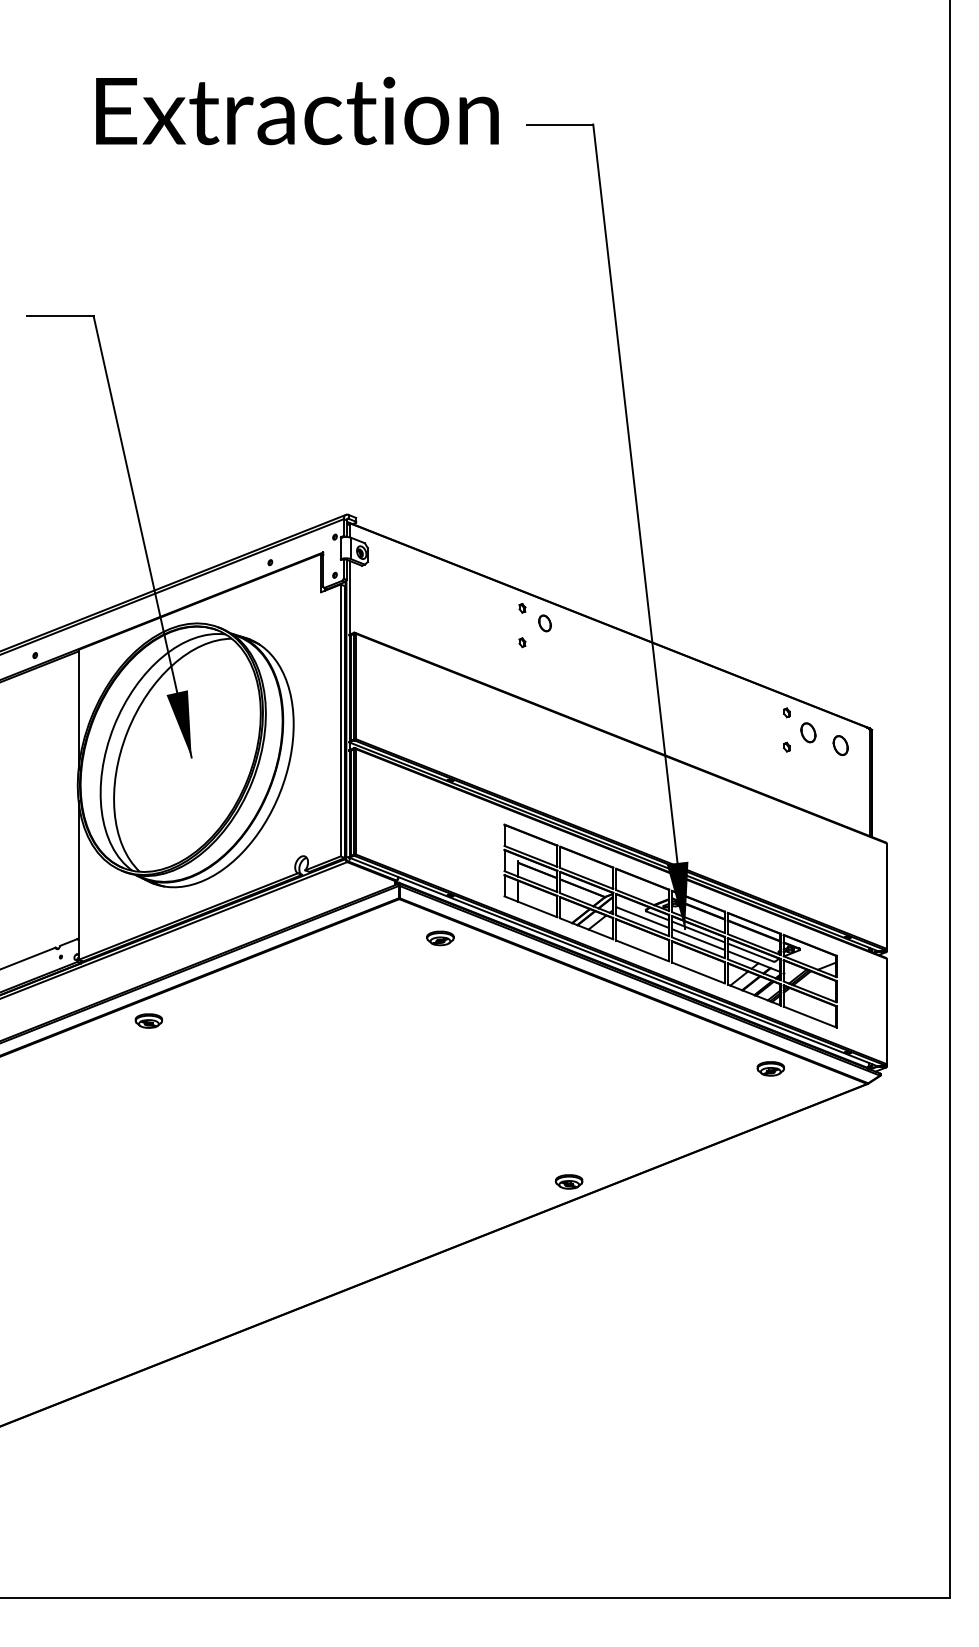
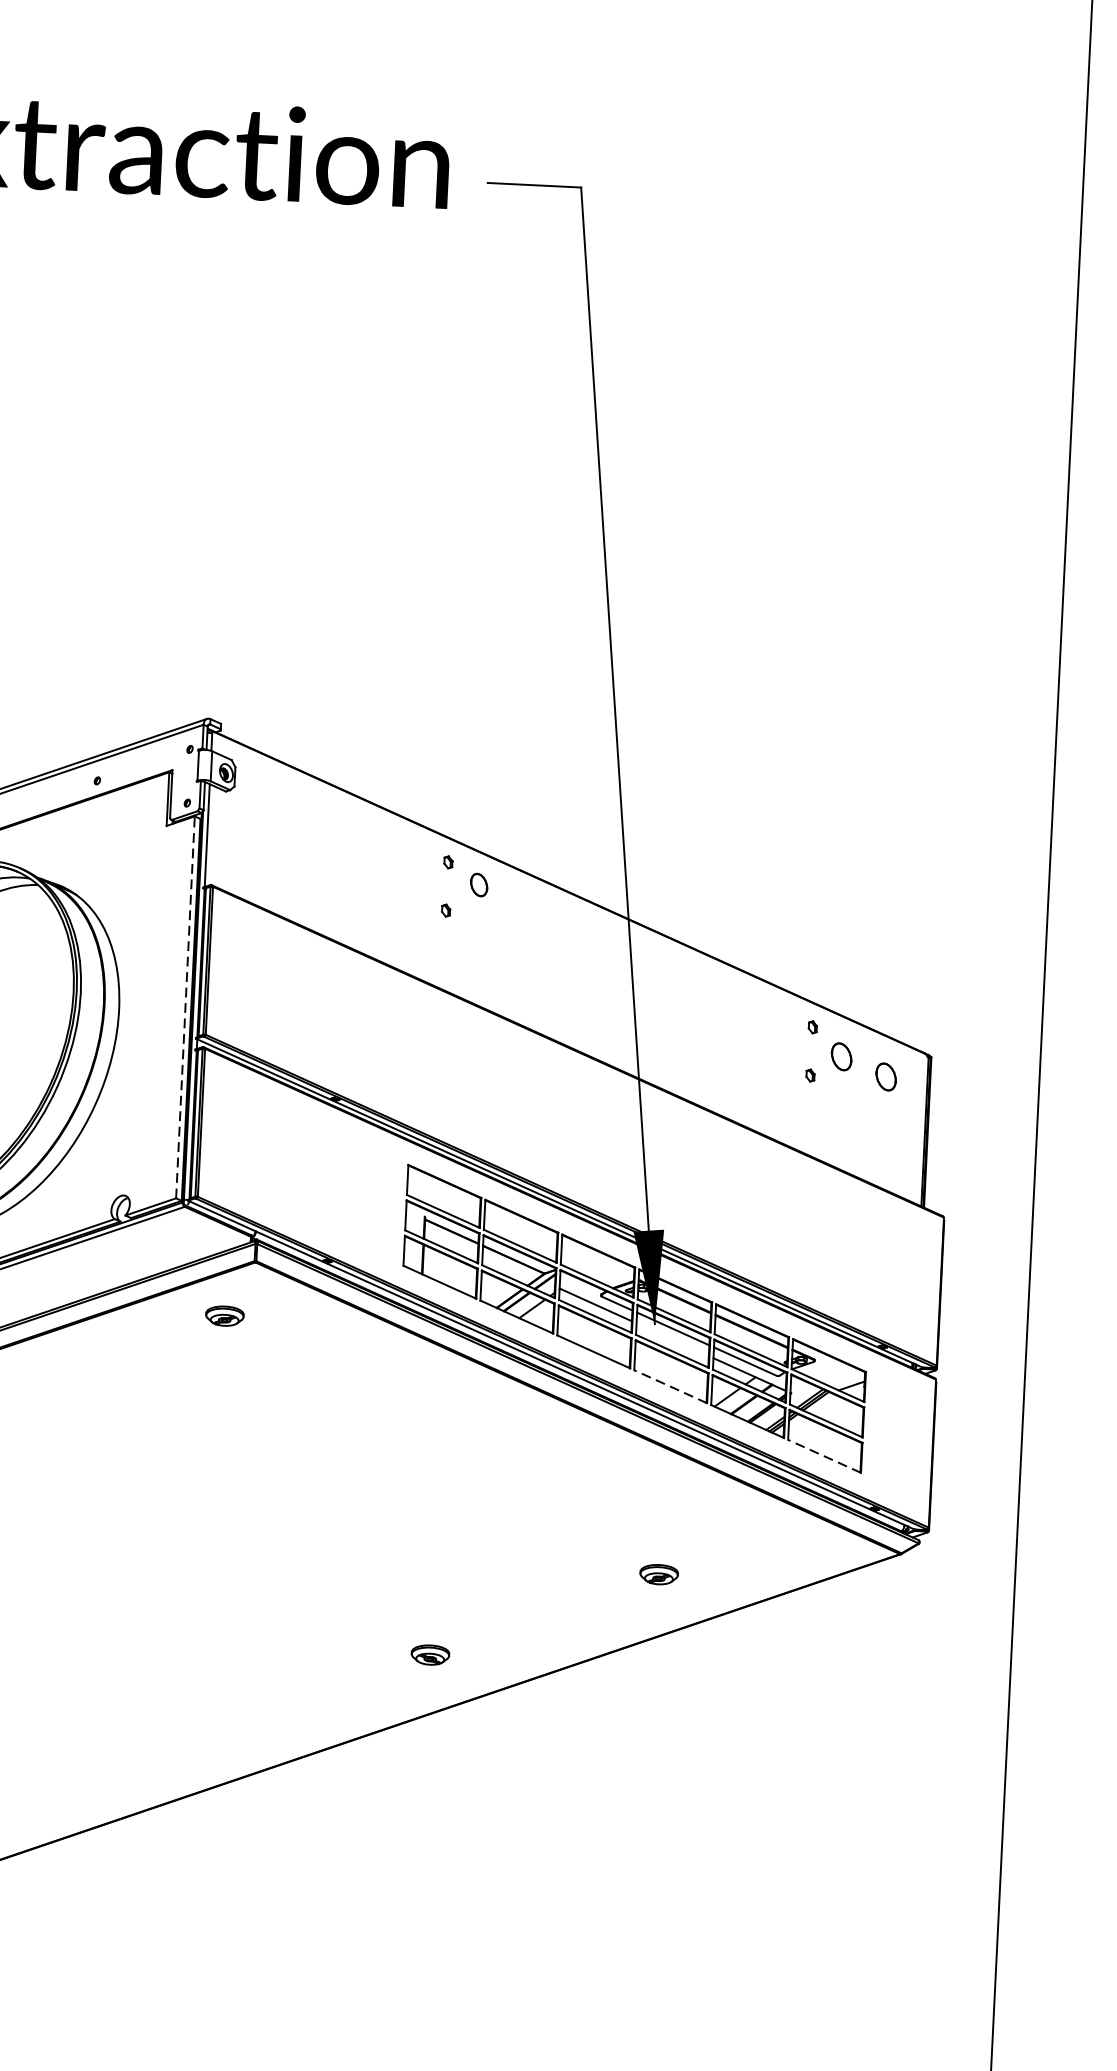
line: (340, 720) -> (185, 1007), solid -> dashed
part: (440, 938) -> (224, 1316), moved
line: (698, 939) -> (673, 1339), removed
line: (698, 972) -> (670, 1386), solid -> dashed
line: (809, 1016) -> (823, 1455), solid -> dashed
part: (770, 1068) -> (658, 1574), moved
part: (569, 1181) -> (430, 1654), moved

